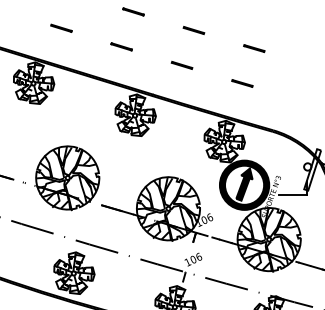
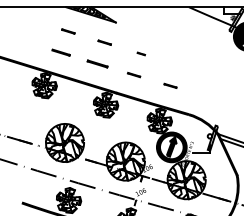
part: (61, 28) -> (61, 52), size x1.4
part: (194, 29) -> (141, 53), size x0.6
part: (121, 46) -> (97, 63), size x1.6
part: (253, 47) -> (177, 64), removed

